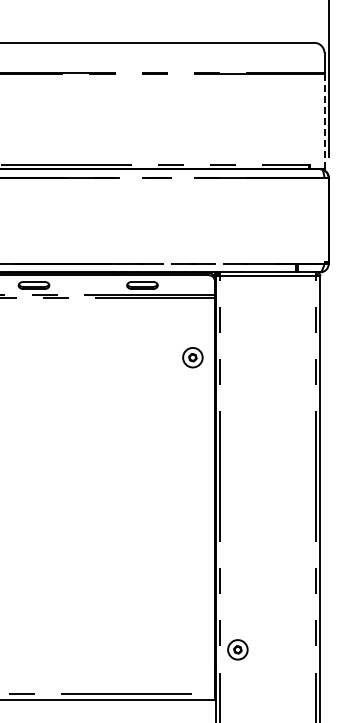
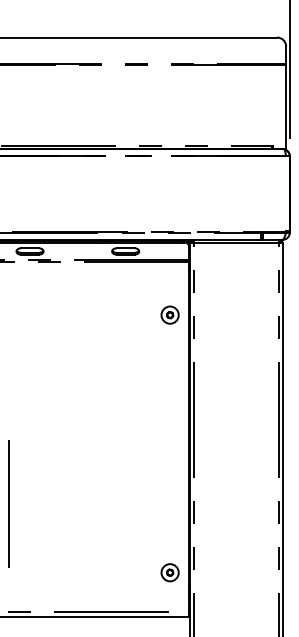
line: (324, 121) -> (286, 106), dashed -> solid
line: (9, 571) -> (8, 503), added
part: (237, 649) -> (169, 572), moved

